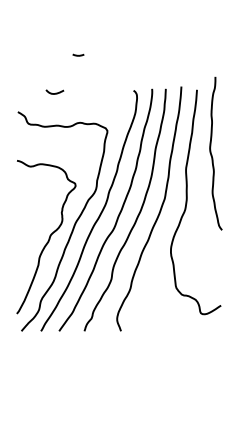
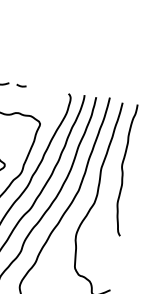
curve: (78, 54) -> (21, 85), moved
curve: (212, 154) -> (123, 170), moved

